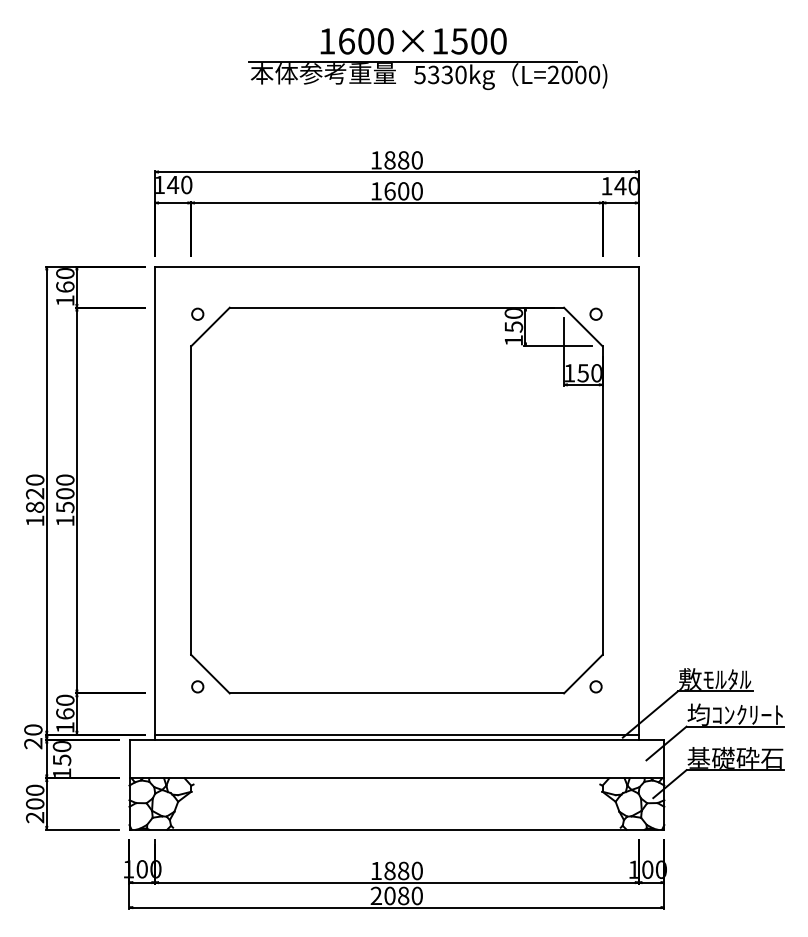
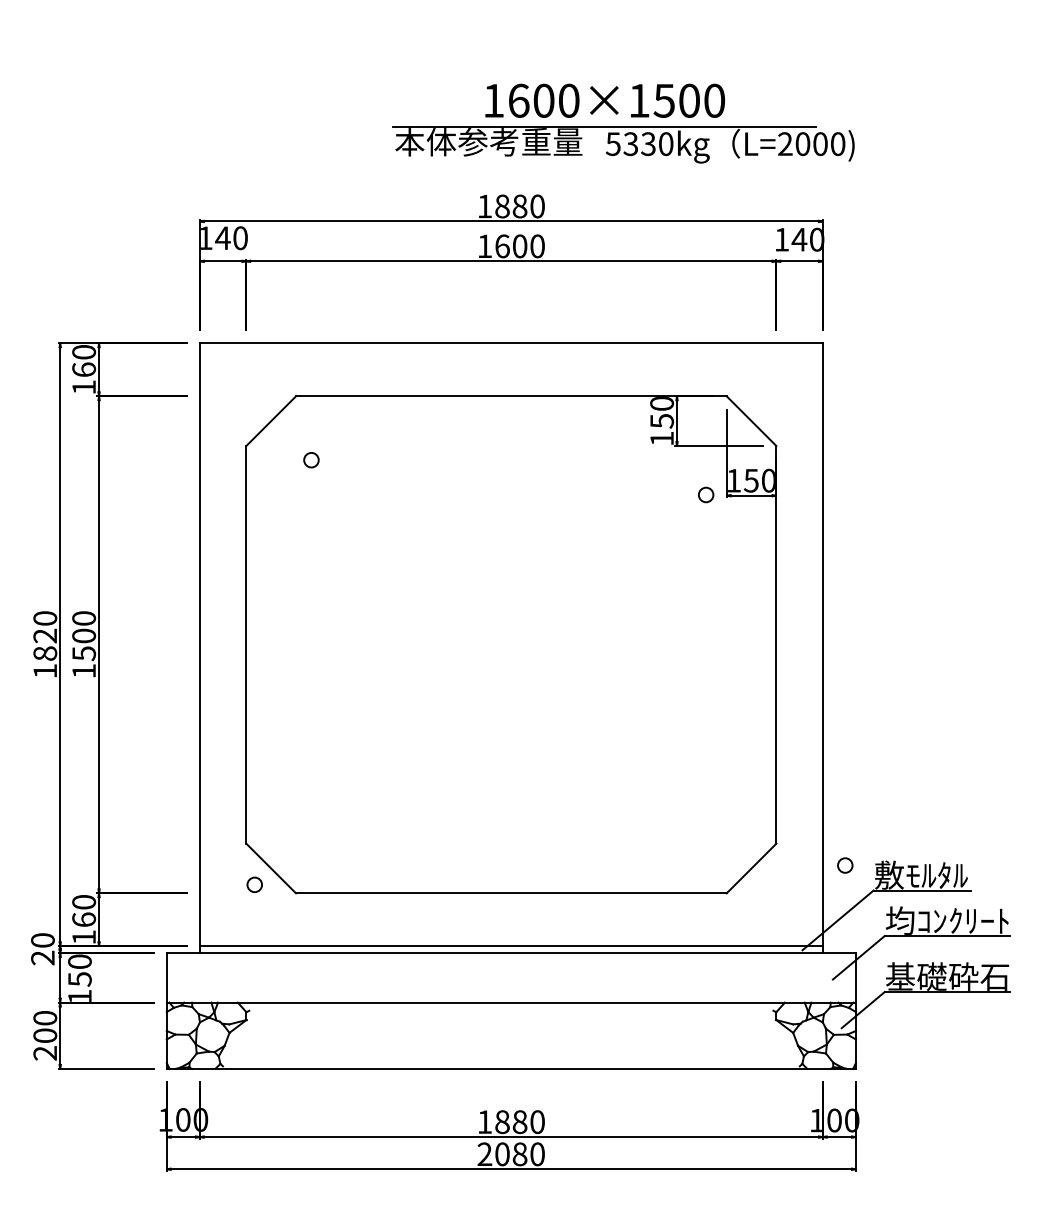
part: (427, 58) -> (622, 122), moved
circle: (197, 313) -> (311, 459), moved
circle: (595, 313) -> (705, 493), moved
circle: (595, 686) -> (844, 865), moved

